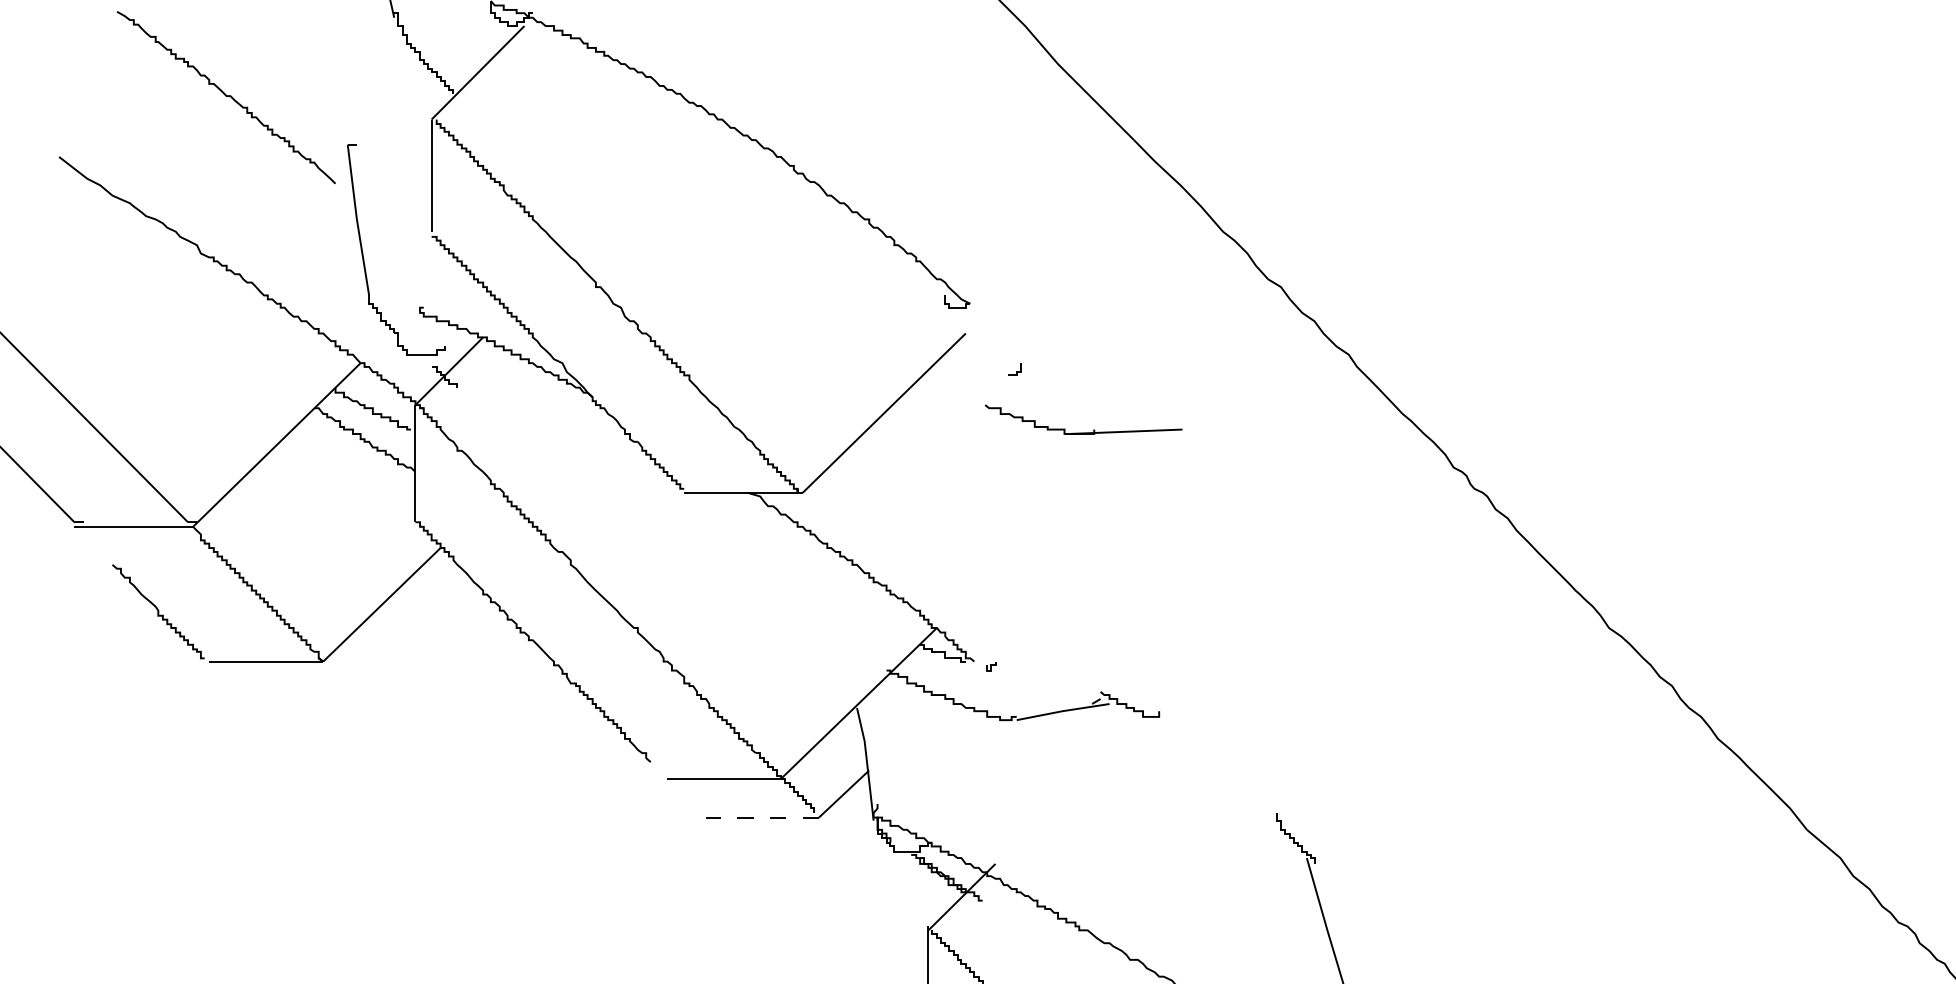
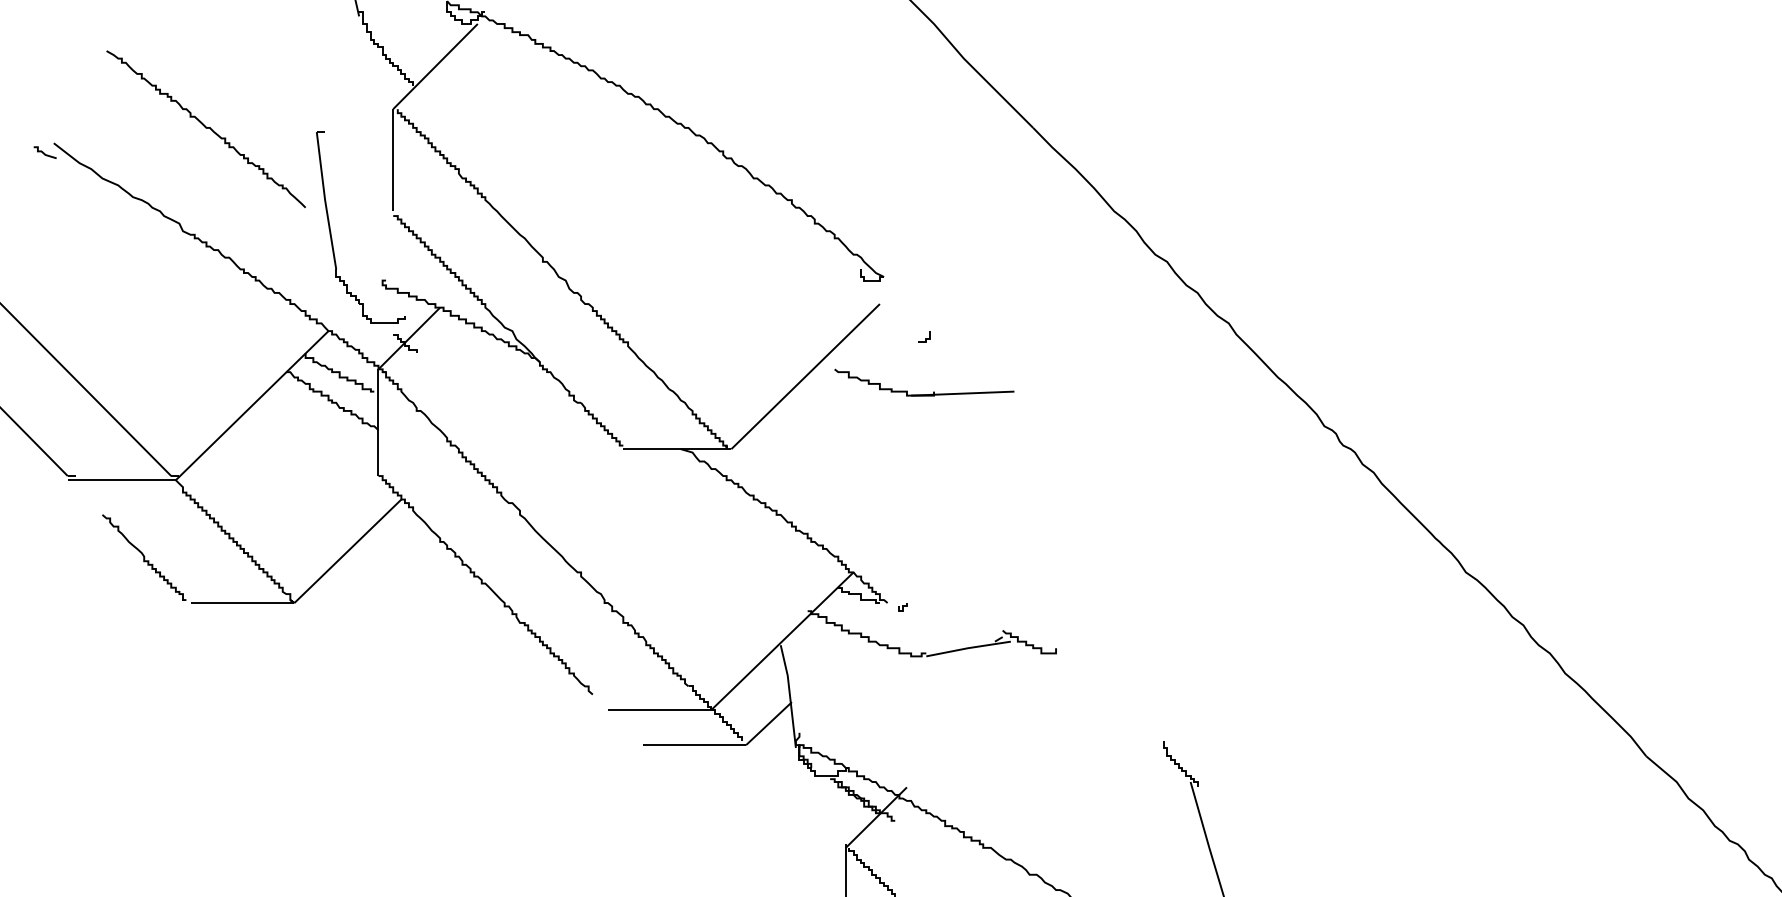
curve: (225, 96) -> (205, 128), moved
curve: (48, 167) -> (44, 152), added
part: (1083, 432) -> (924, 394), moved
line: (762, 817) -> (694, 745), dashed -> solid

